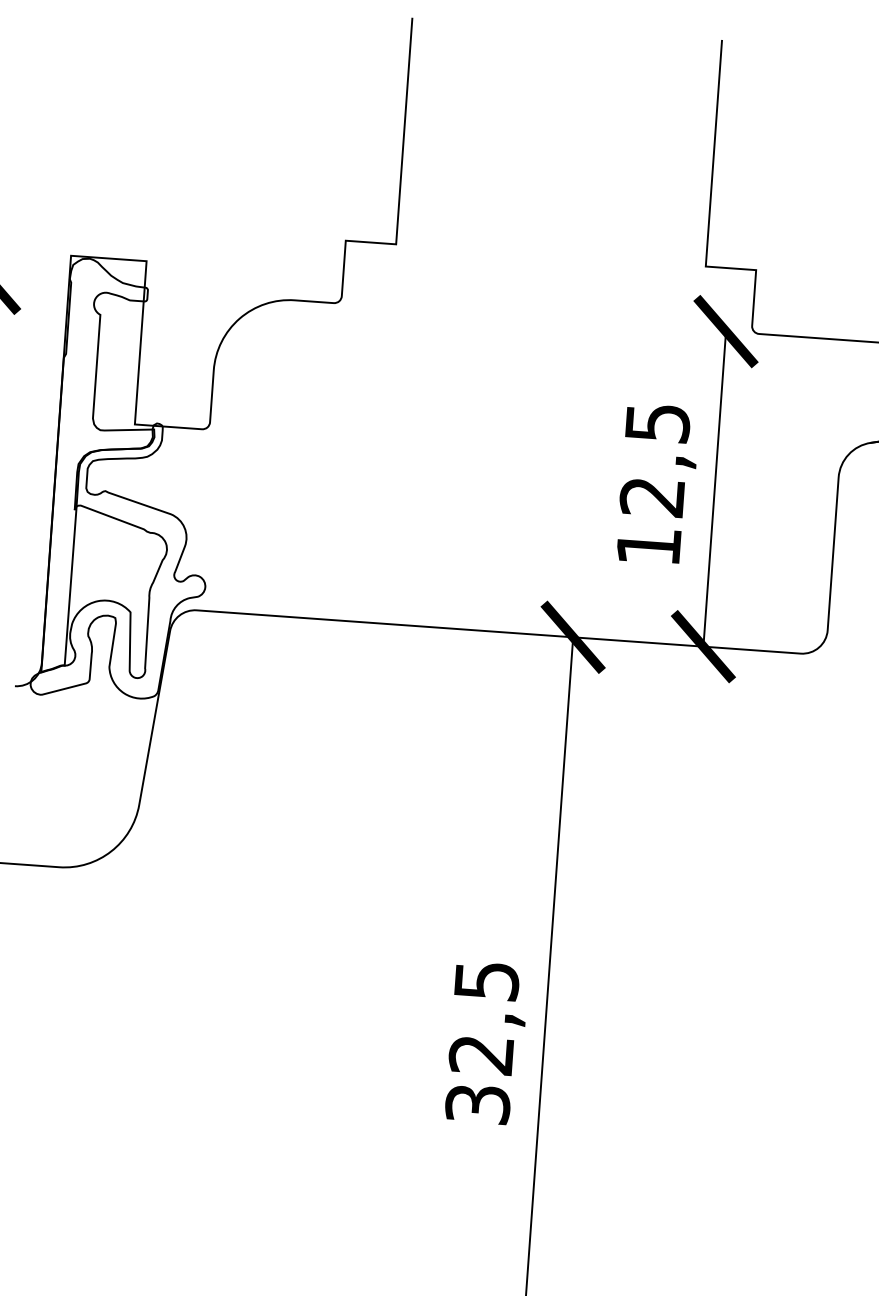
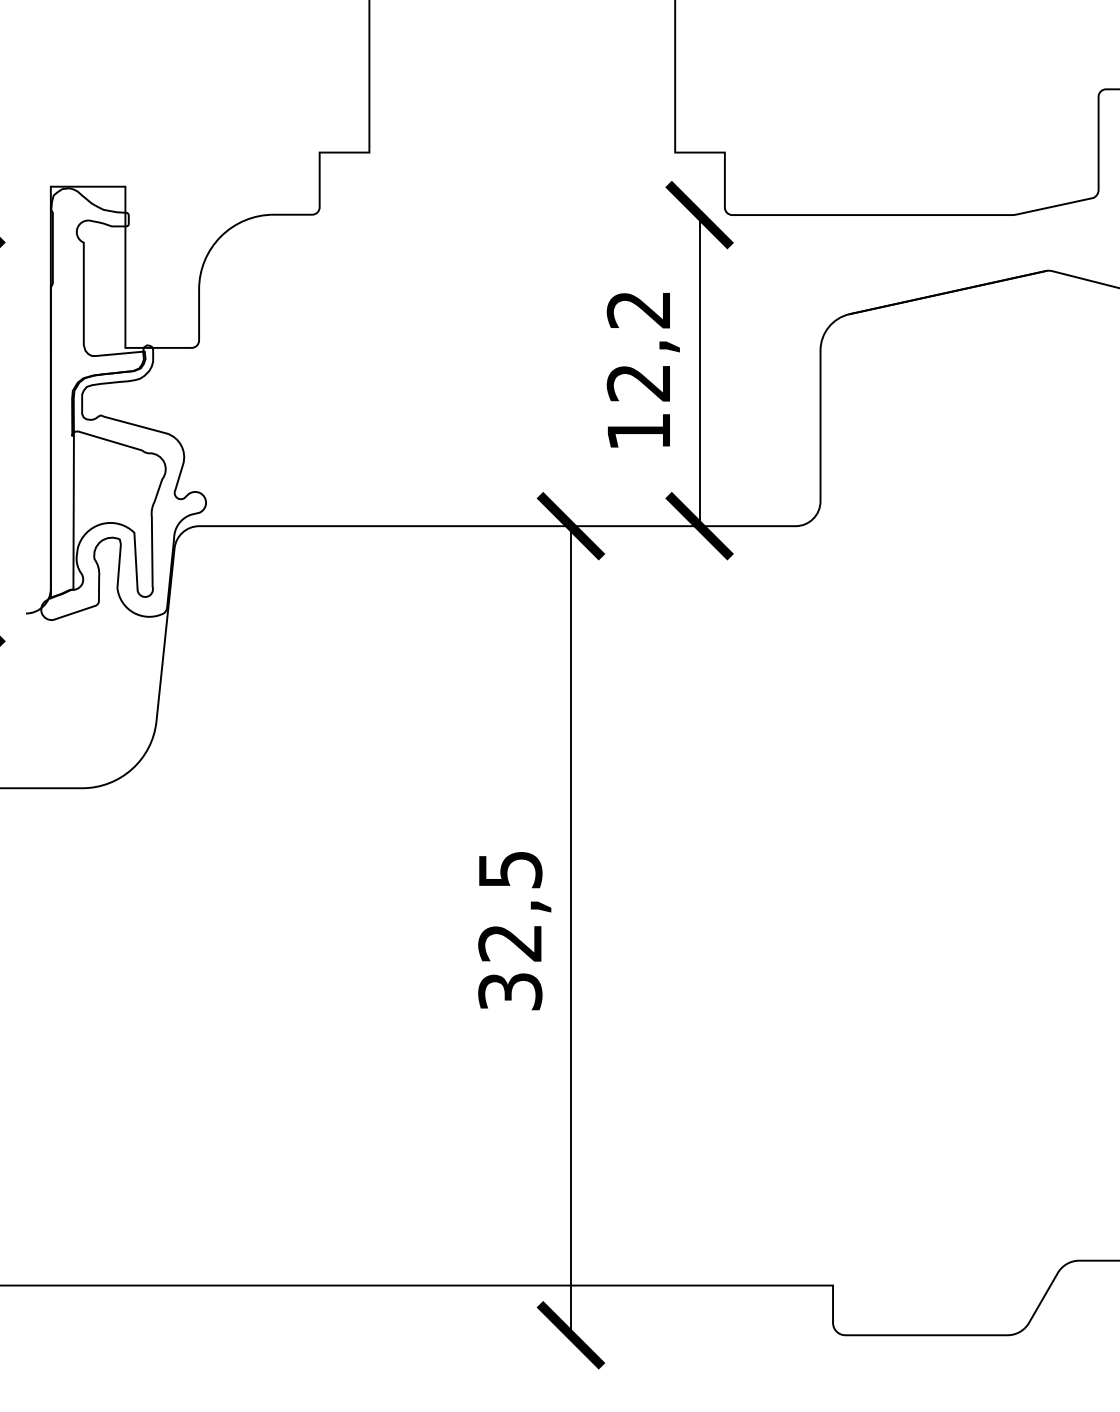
text: (657, 423) -> (638, 310), 12,5 -> 12,2

